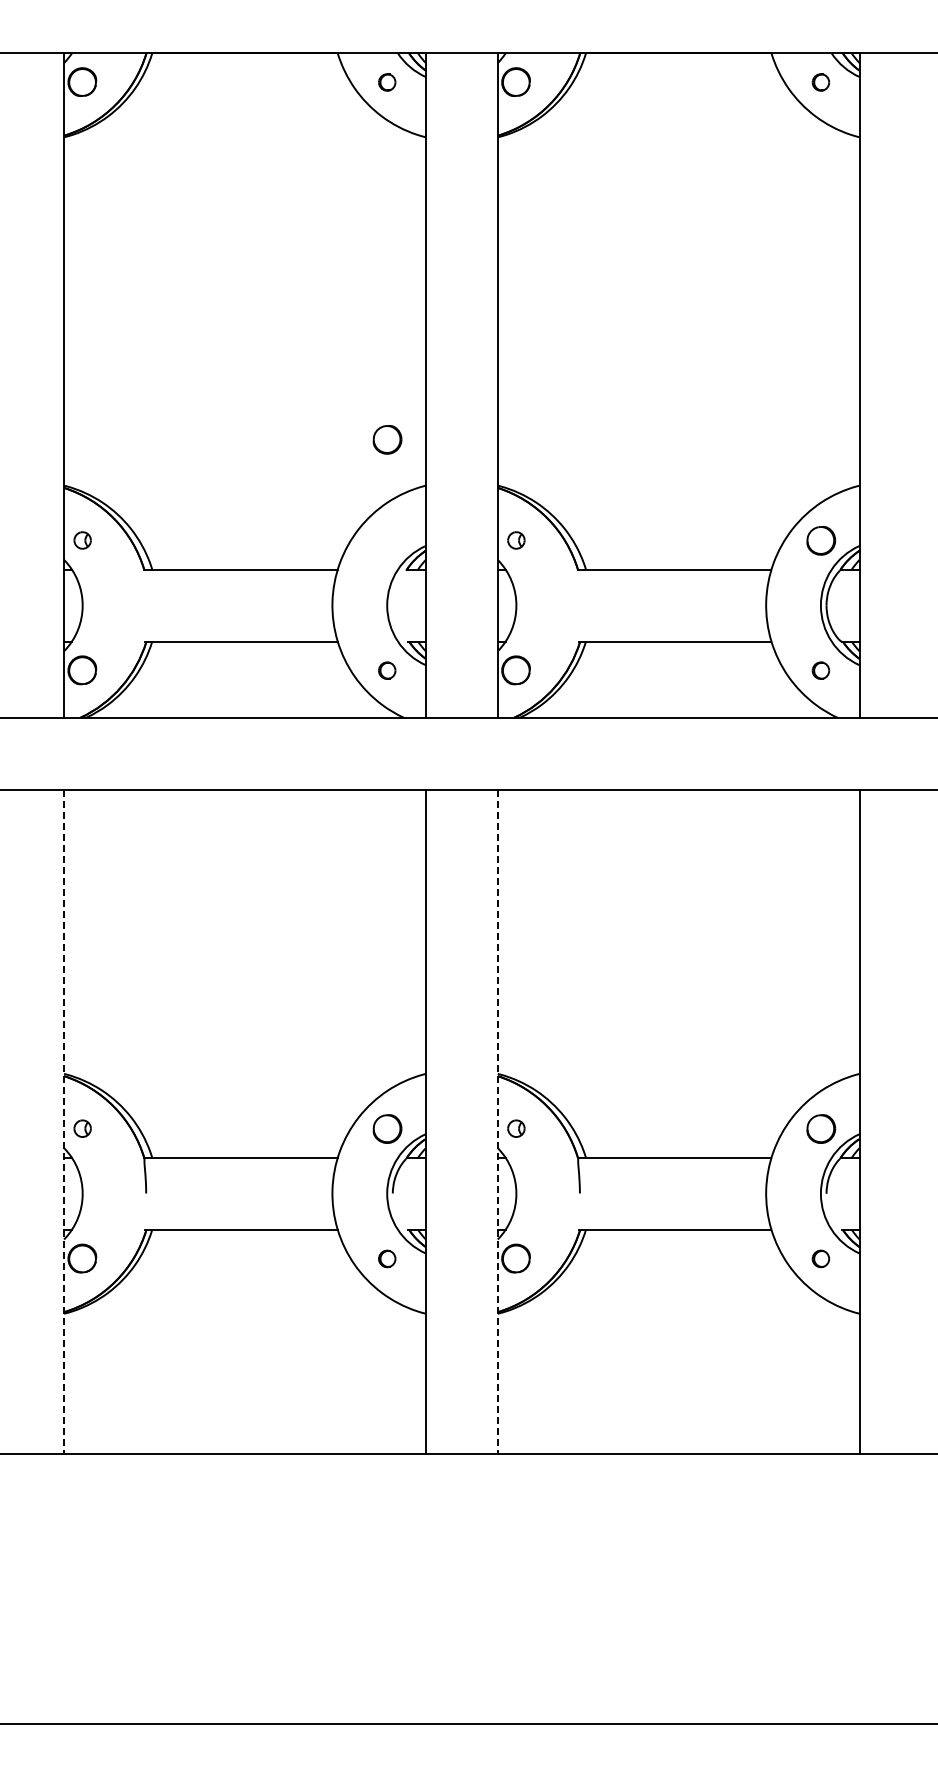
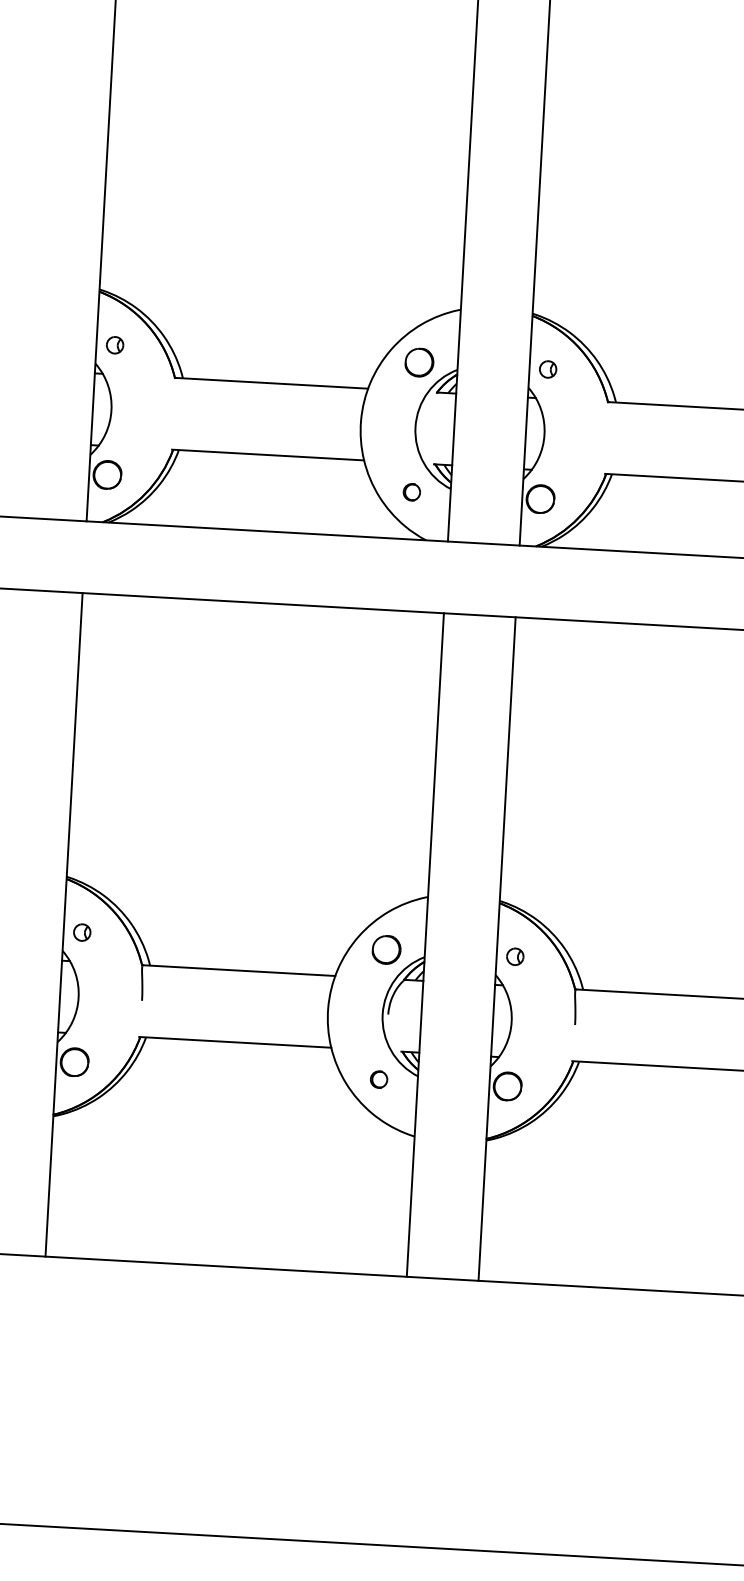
part: (387, 439) -> (419, 362), moved
line: (64, 1122) -> (64, 925), dashed -> solid
line: (497, 1122) -> (496, 949), dashed -> solid

